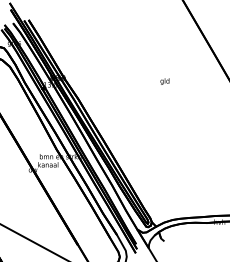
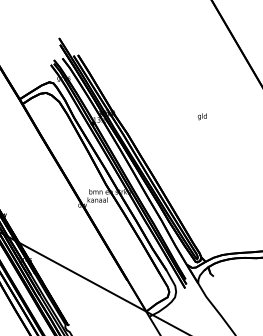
text: (165, 81) -> (202, 116), moved

